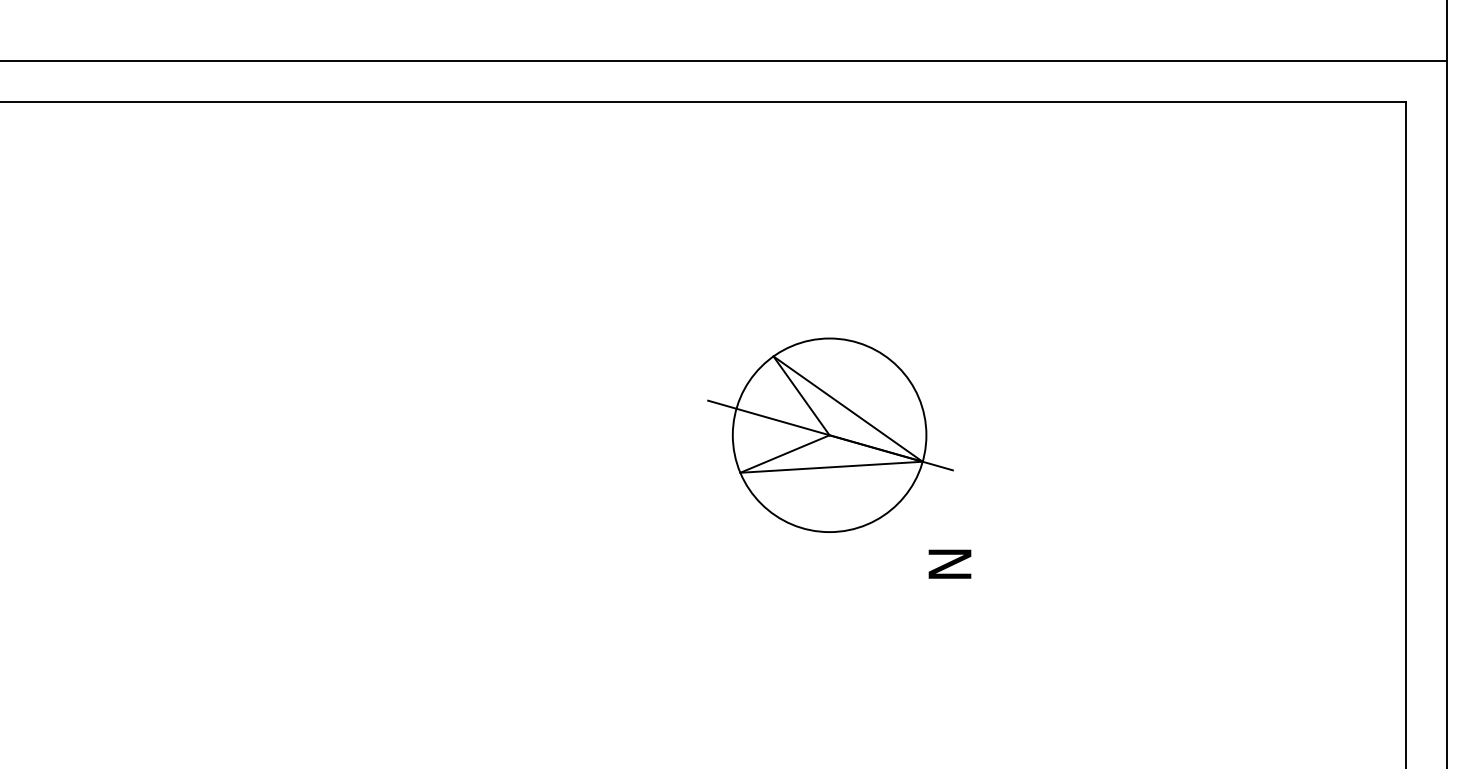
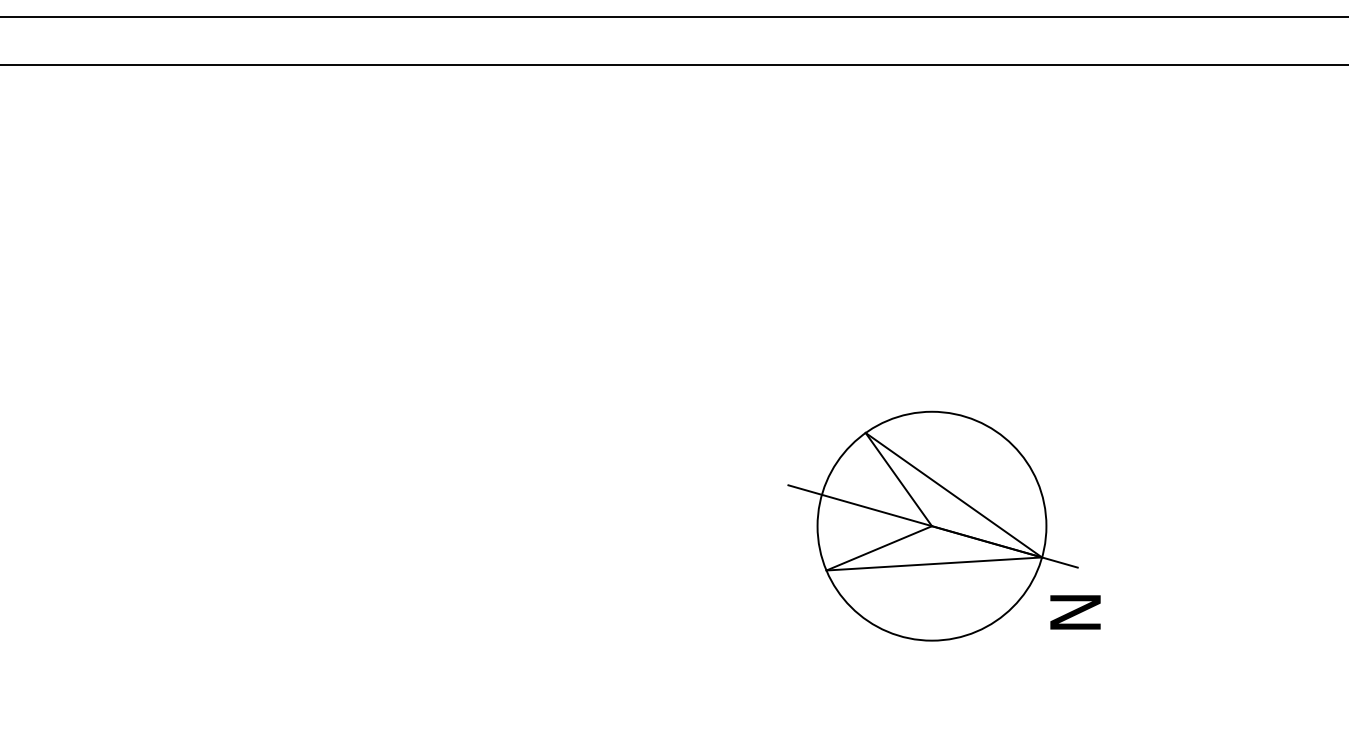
part: (830, 434) -> (933, 525), moved

